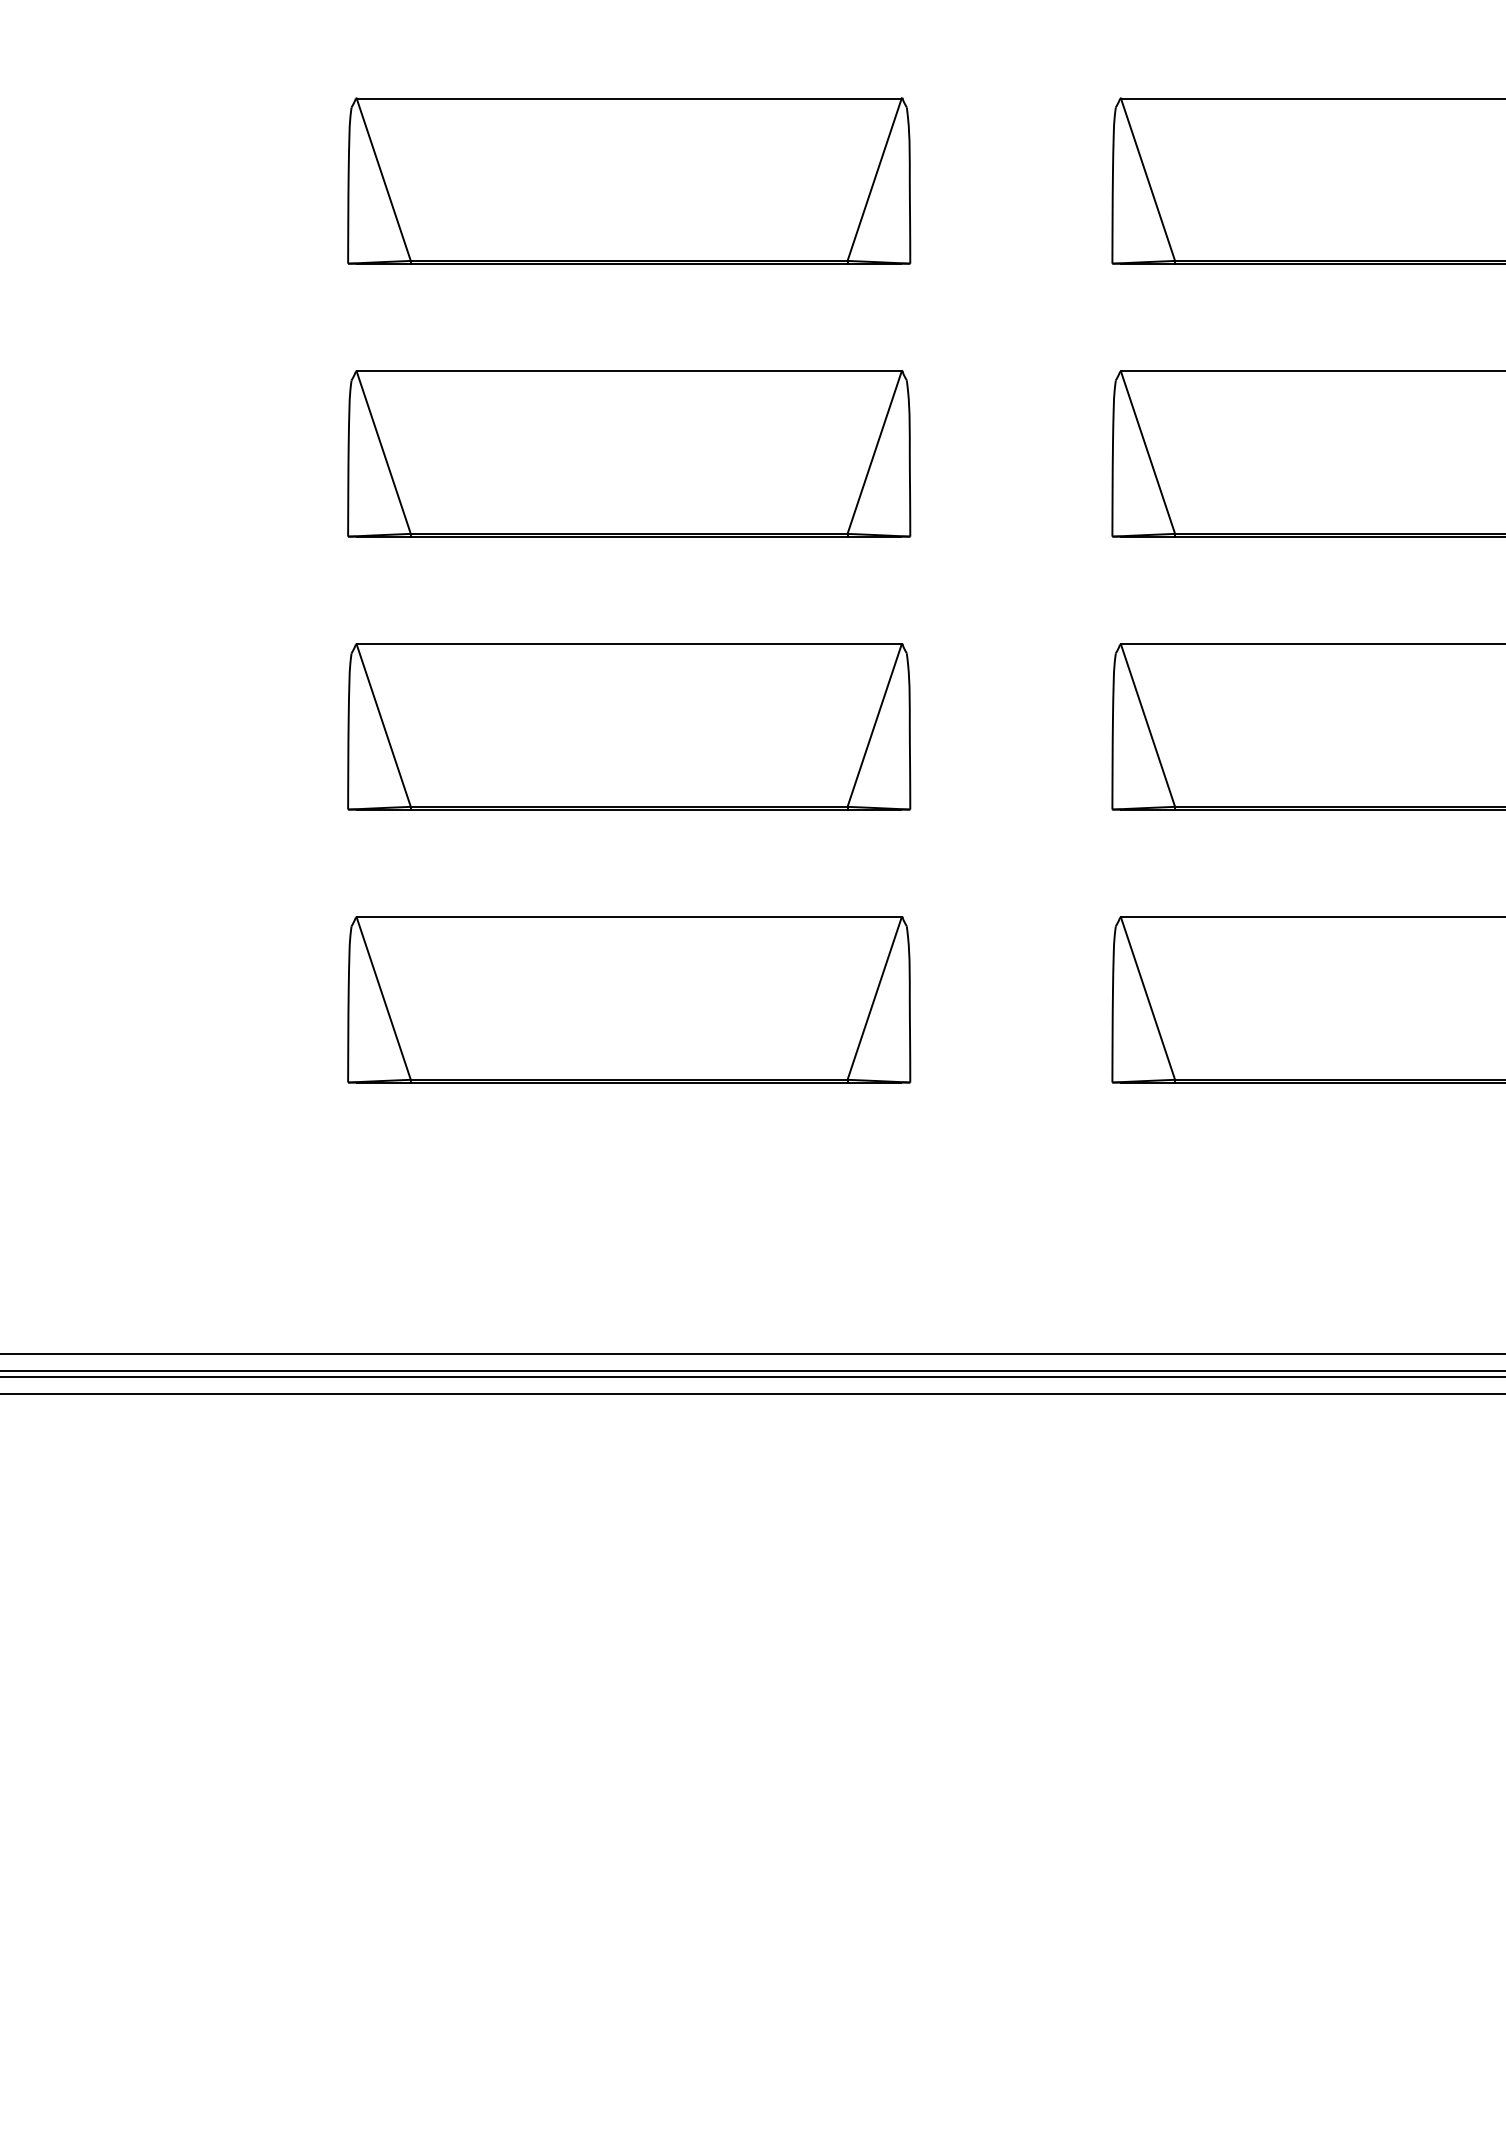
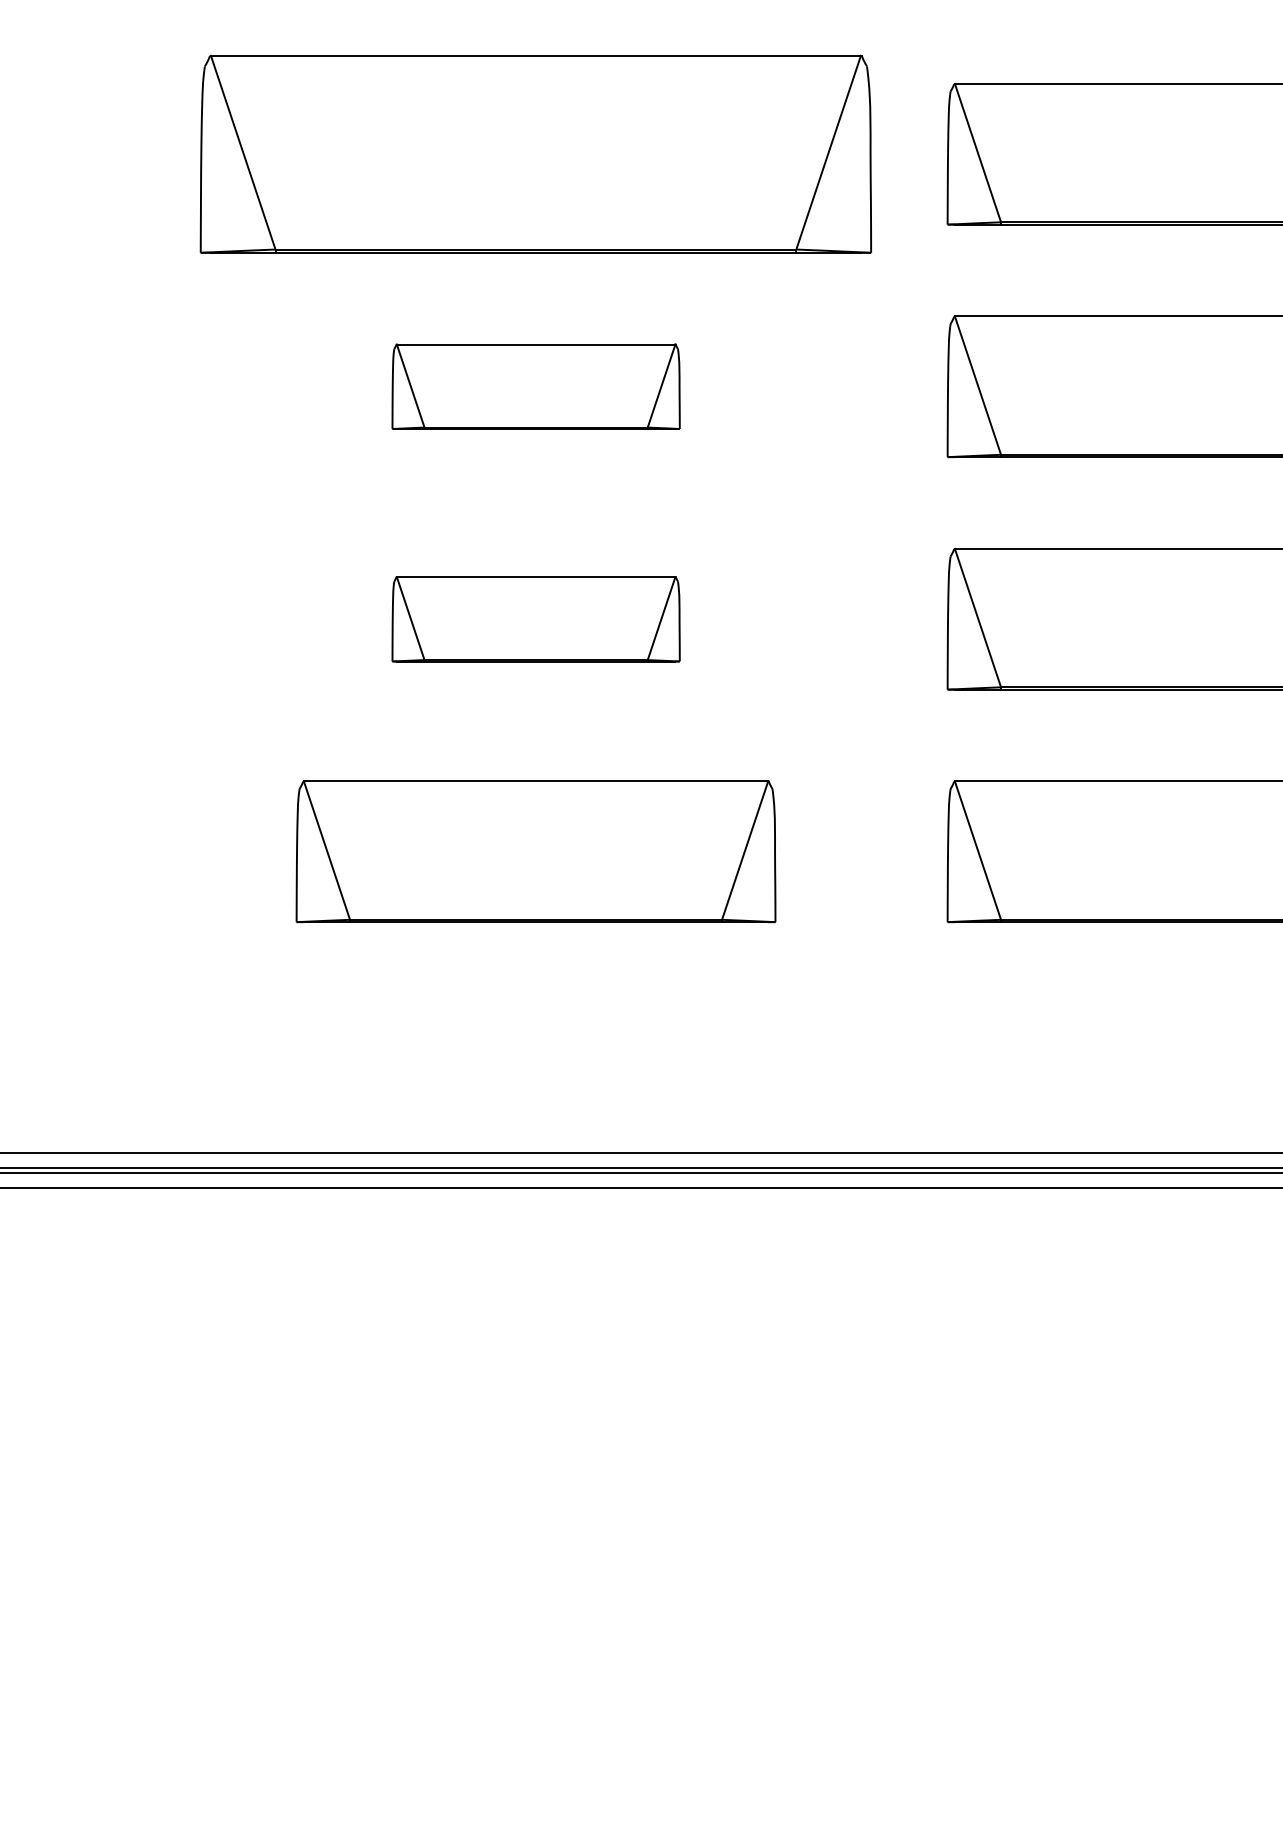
part: (629, 180) -> (536, 153), size x1.4
part: (629, 453) -> (536, 386), size x0.6
part: (629, 726) -> (536, 618), size x0.6

